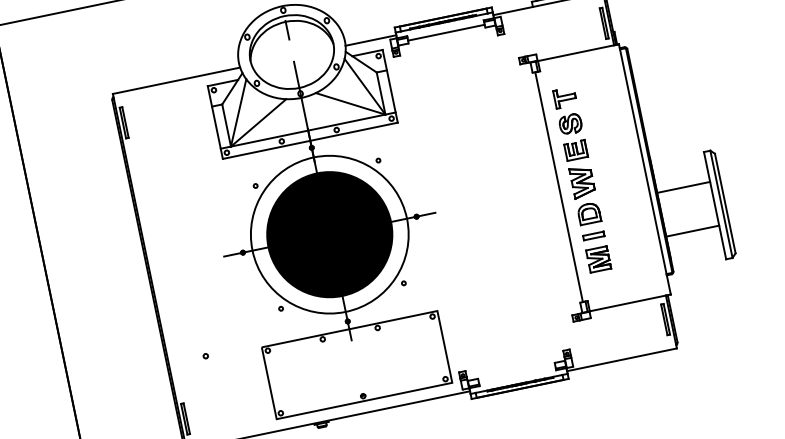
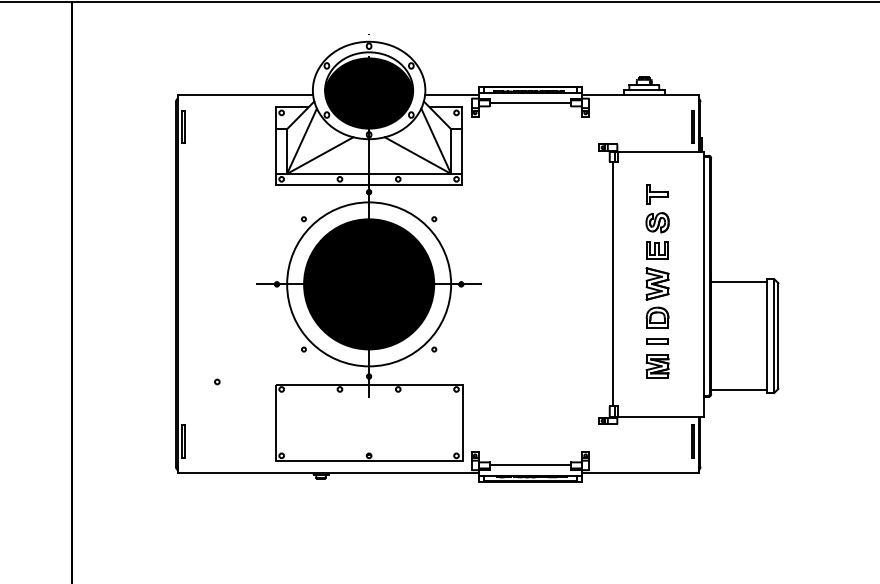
fill: (292, 54) -> (369, 93), added
part: (581, 179) -> (657, 281), moved
line: (683, 187) -> (739, 281), moved
line: (692, 231) -> (739, 390), moved
line: (517, 373) -> (530, 465), added

